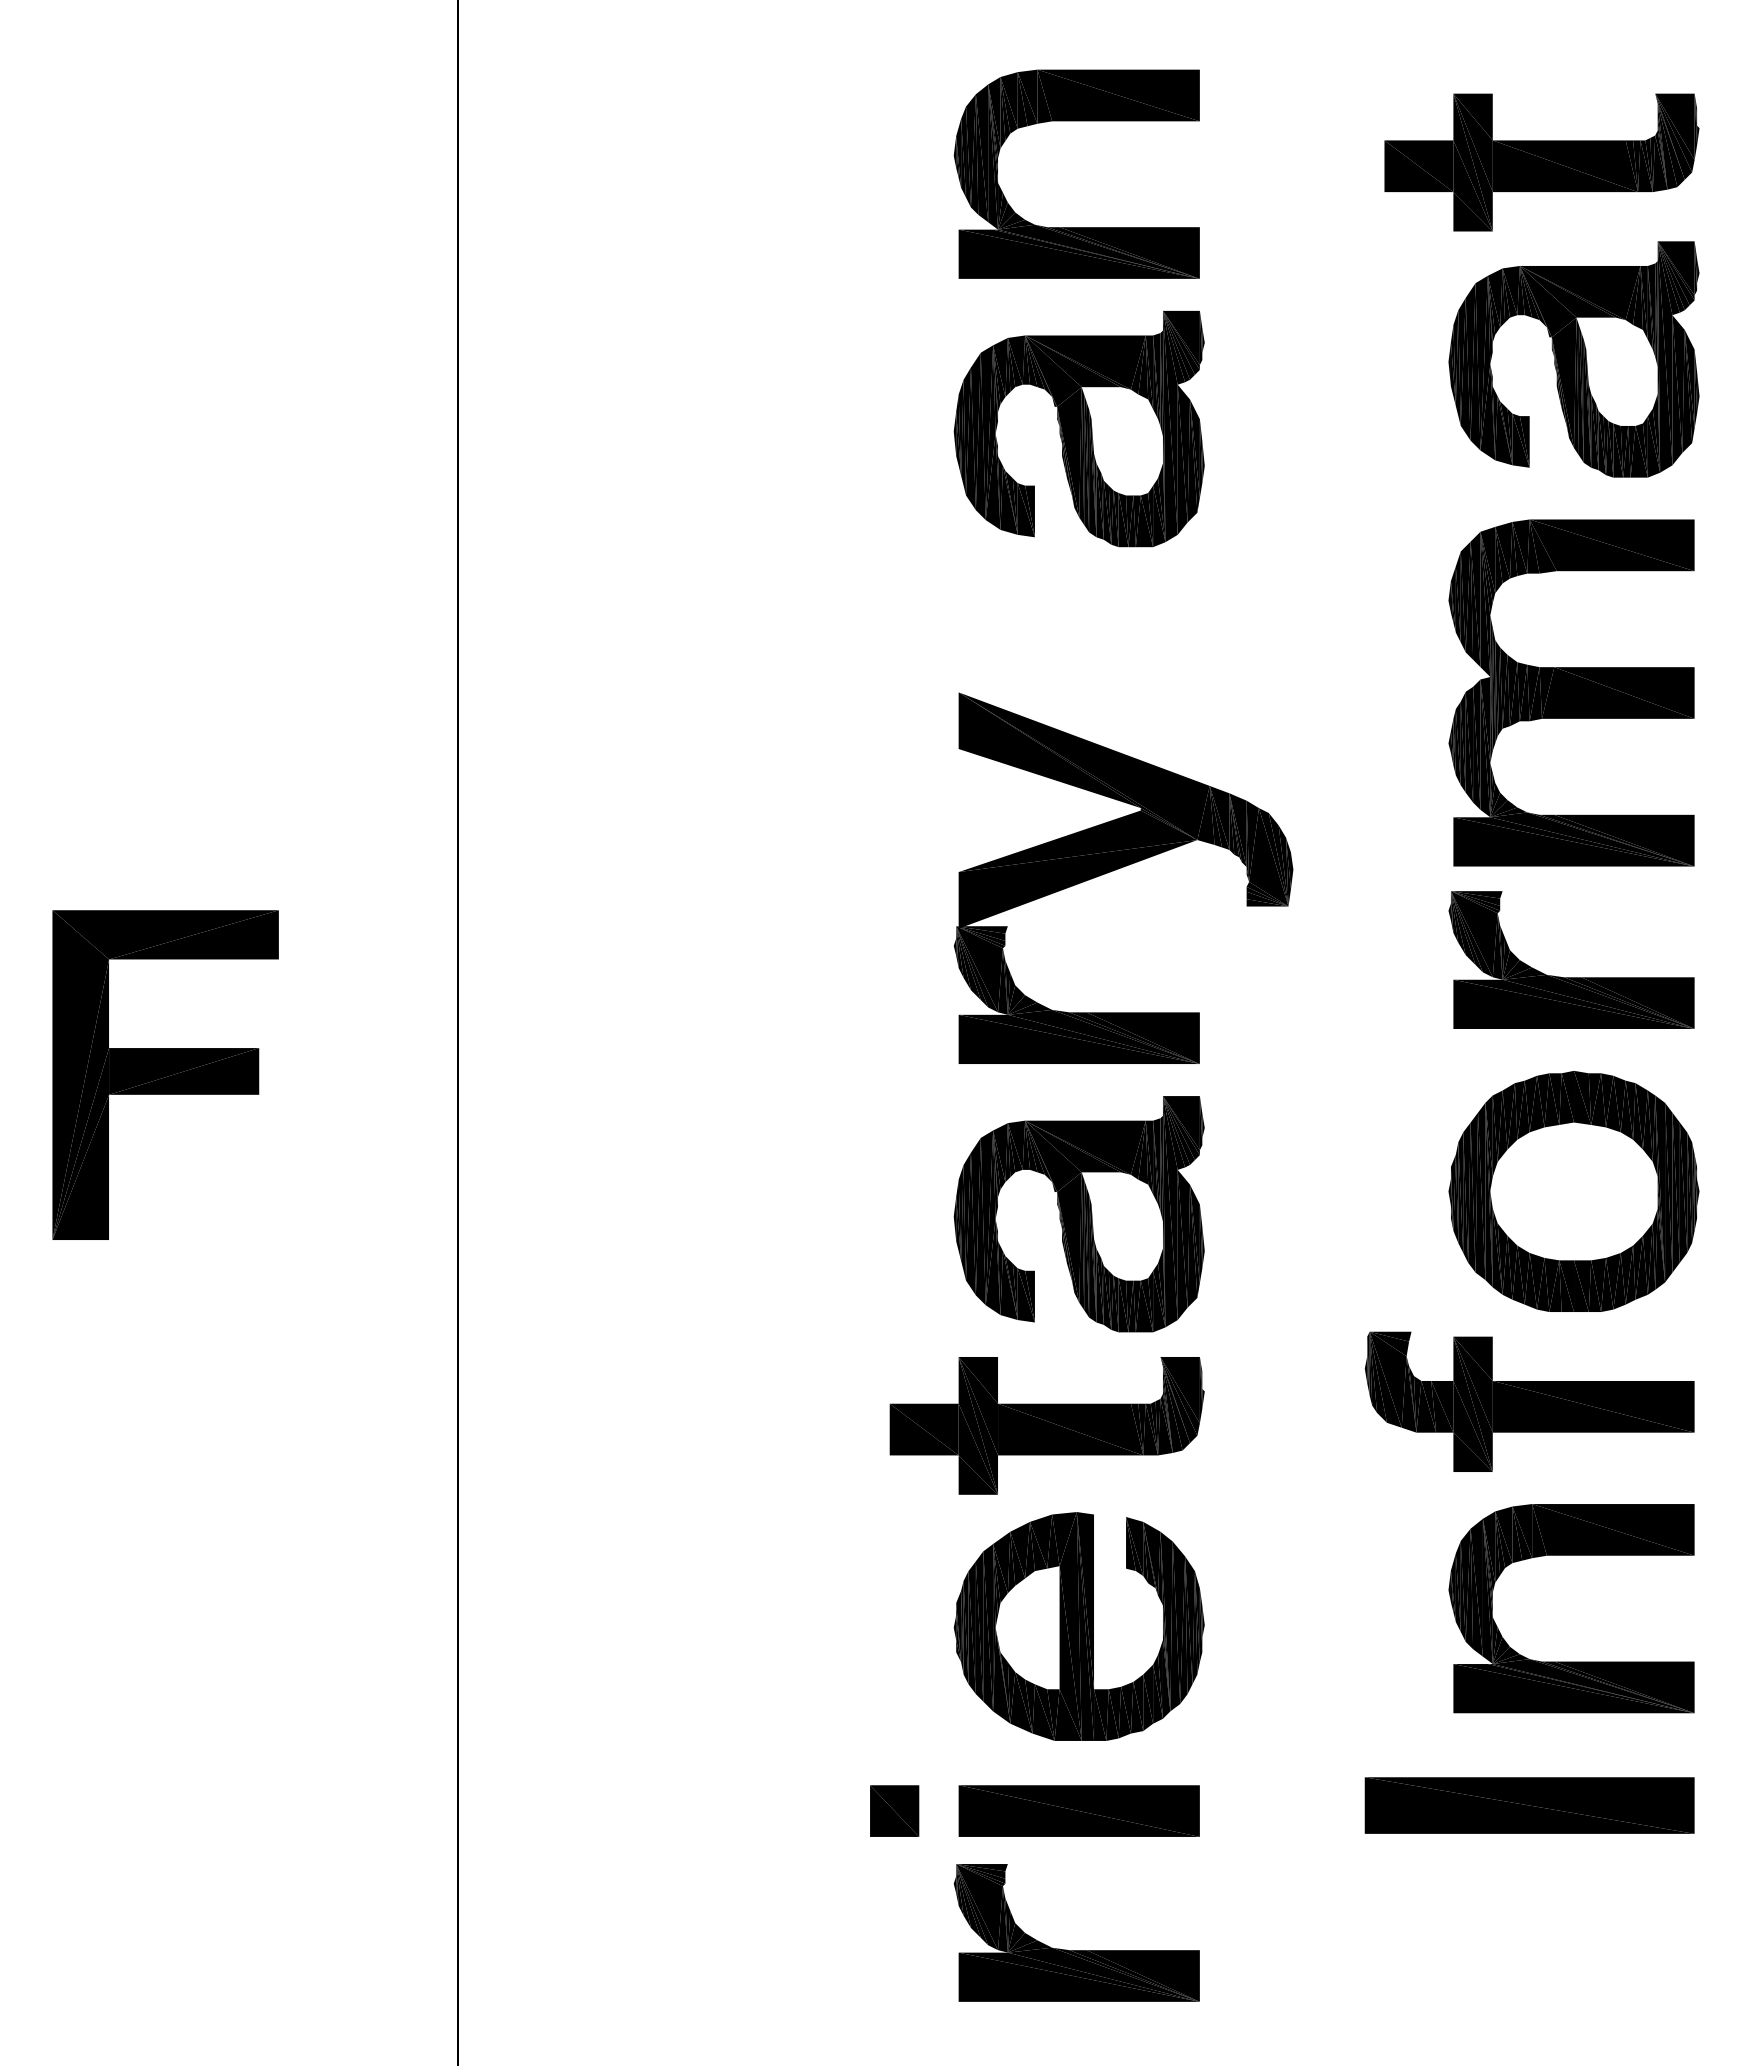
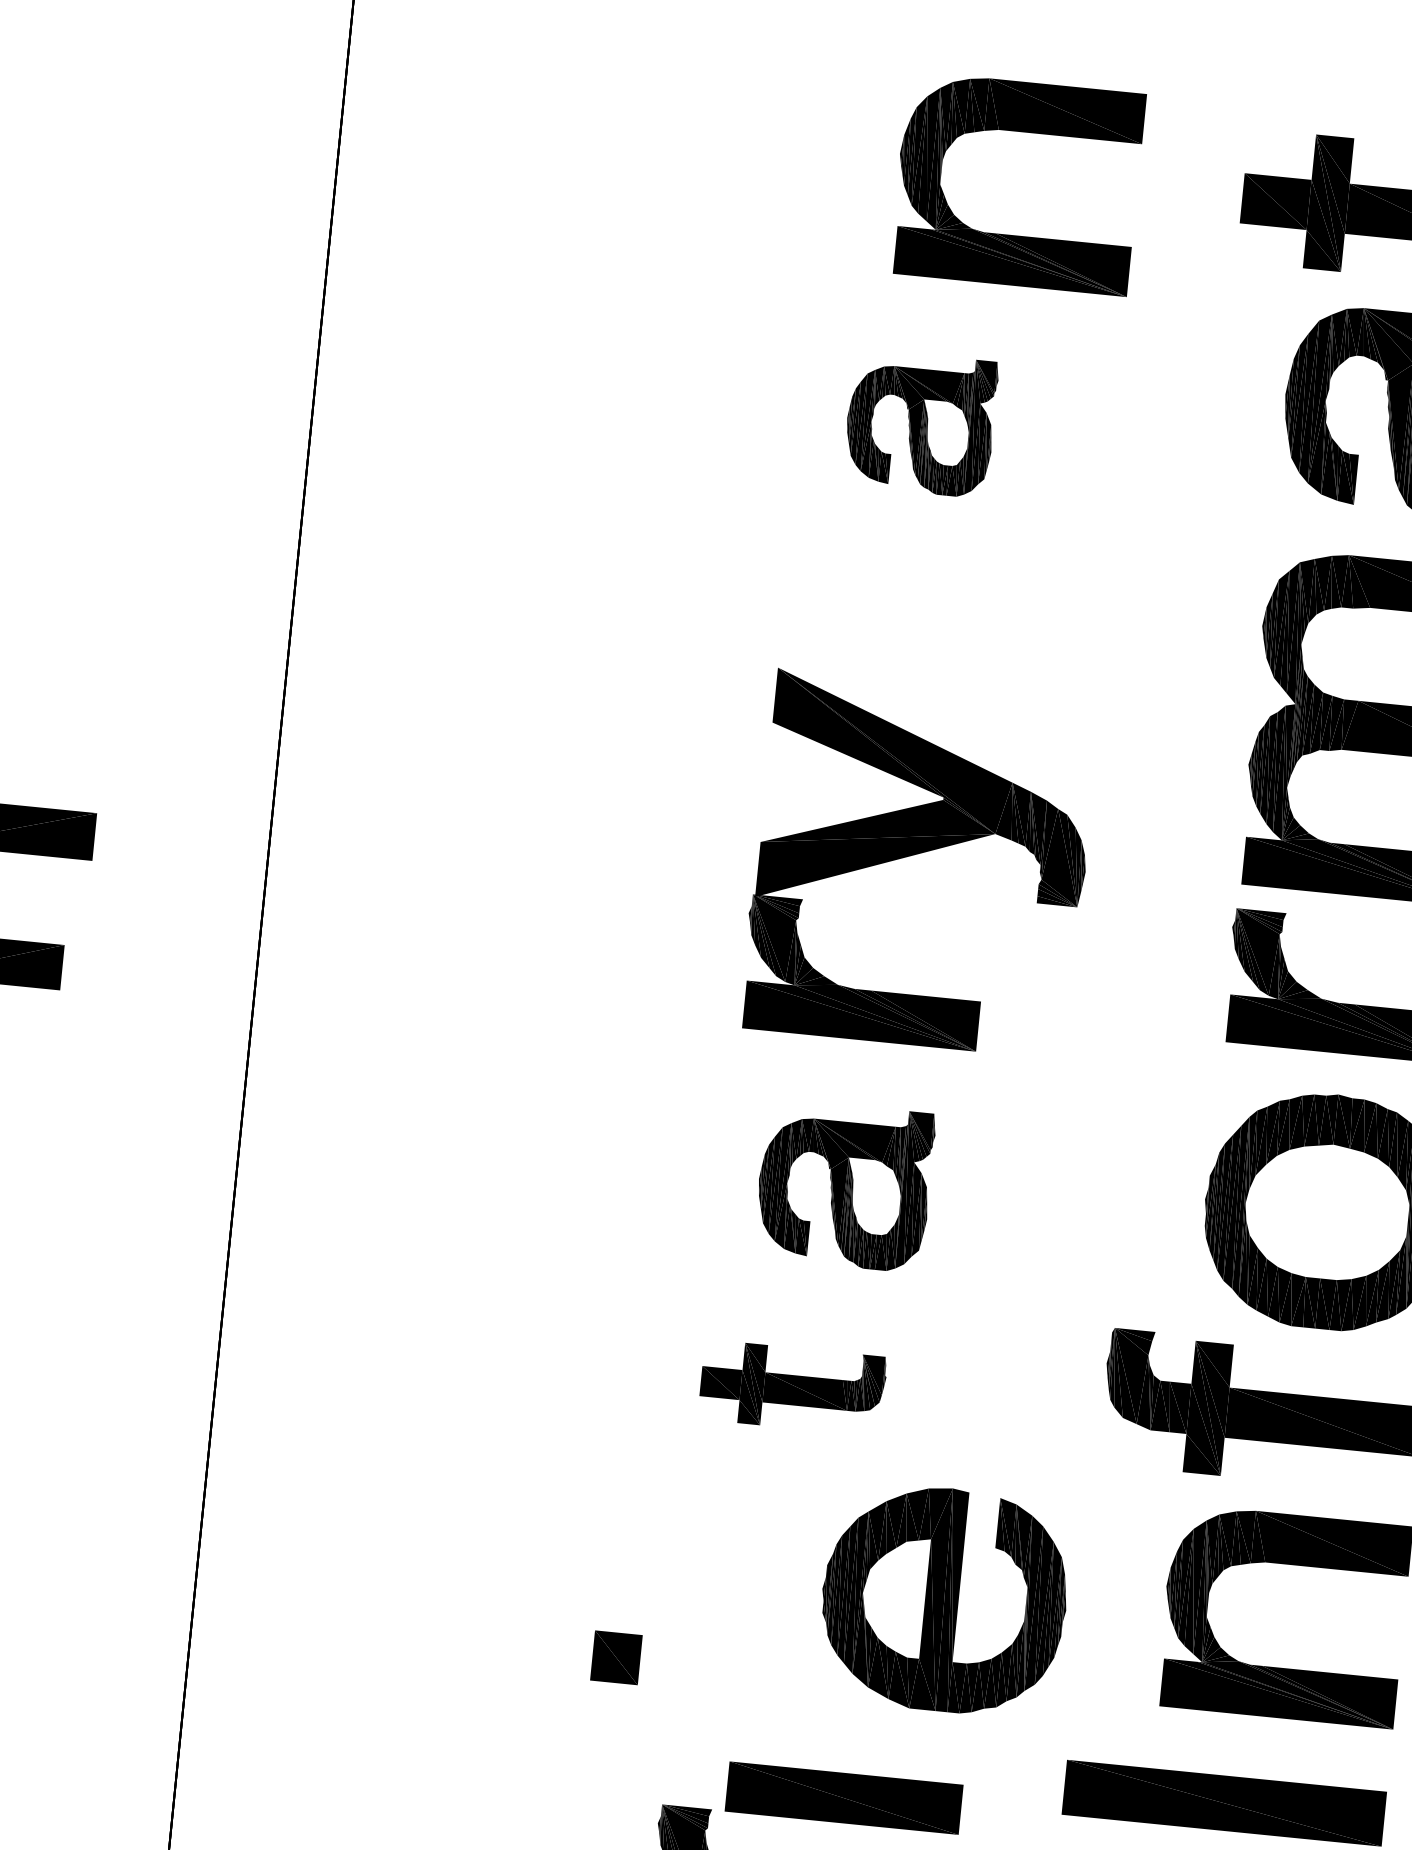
part: (1076, 121) -> (1022, 132), moved
part: (1078, 428) -> (919, 423), size x0.6
part: (1078, 1214) -> (843, 1185), size x0.7
part: (1046, 1425) -> (792, 1387), size x0.6
part: (1078, 1626) -> (943, 1599), moved
part: (894, 1810) -> (616, 1657), moved
part: (1078, 1810) -> (843, 1797), moved

